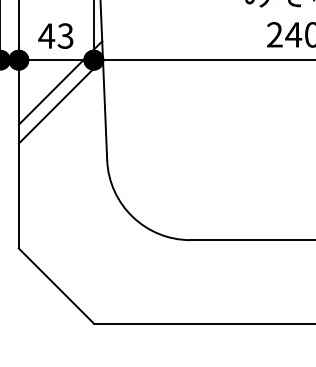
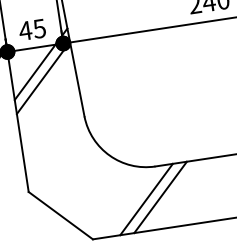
text: (65, 35) -> (39, 28), 43 -> 45
line: (171, 281) -> (145, 199), added
line: (190, 281) -> (160, 197), added

